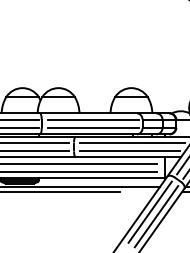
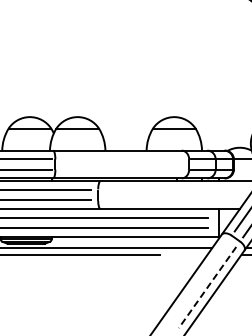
line: (93, 120) -> (123, 159), removed
line: (93, 127) -> (123, 169), removed
line: (132, 143) -> (175, 190), removed
line: (129, 151) -> (171, 200), removed
line: (149, 212) -> (198, 281), removed
line: (156, 216) -> (207, 287), solid -> dashed

